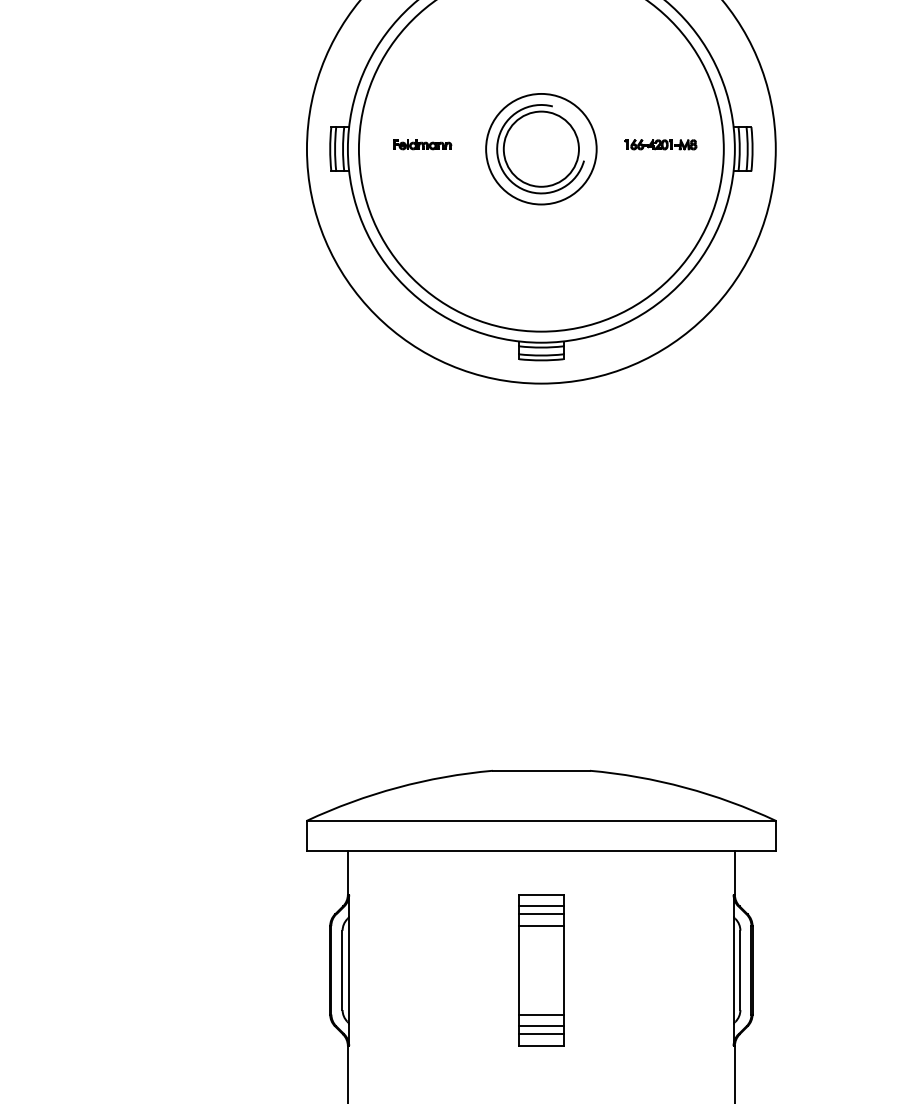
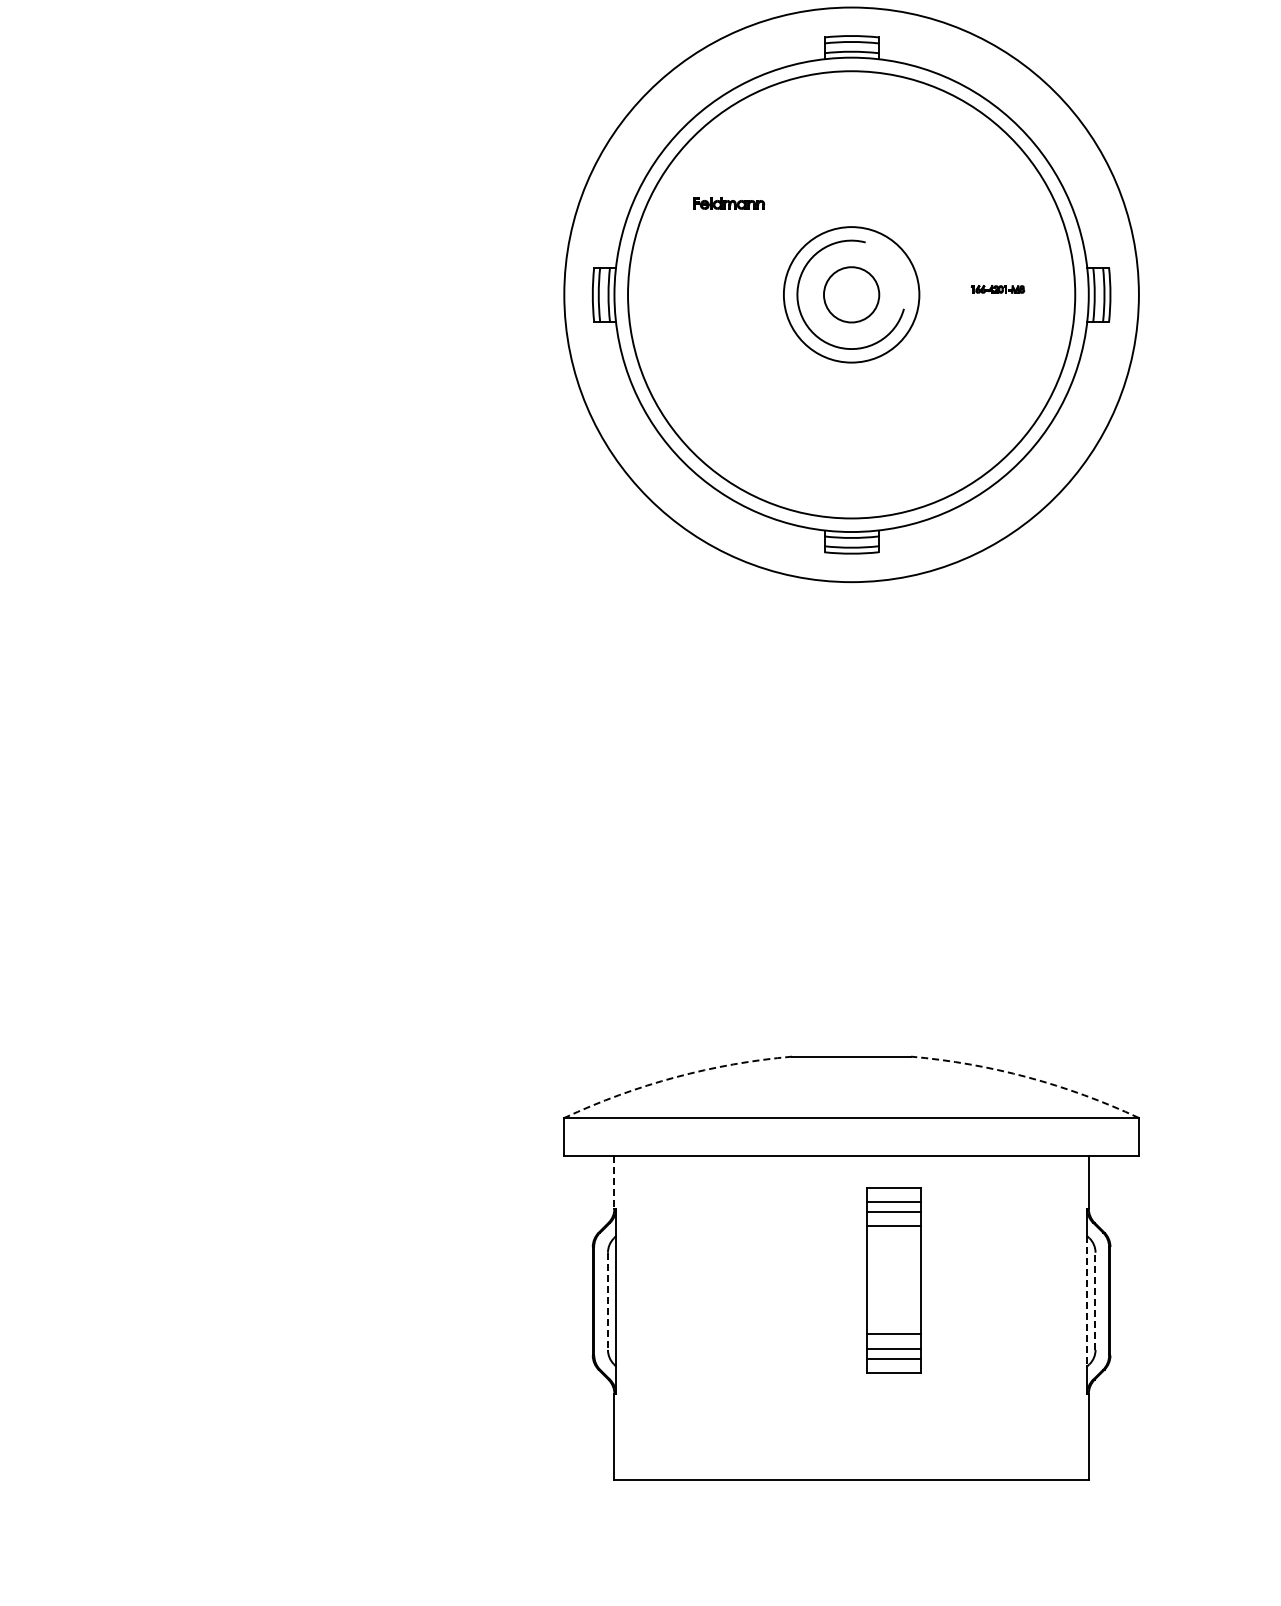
part: (422, 144) -> (729, 203), moved
part: (660, 144) -> (997, 289), size x0.6
circle: (541, 148) -> (851, 294), size x0.6
arc: (397, 787) -> (675, 1077), solid -> dashed
arc: (684, 787) -> (1027, 1077), solid -> dashed
line: (347, 873) -> (614, 1182), solid -> dashed
line: (342, 970) -> (607, 1301), solid -> dashed
part: (541, 970) -> (893, 1280), moved
line: (733, 970) -> (1087, 1301), solid -> dashed
line: (740, 970) -> (1095, 1301), solid -> dashed

